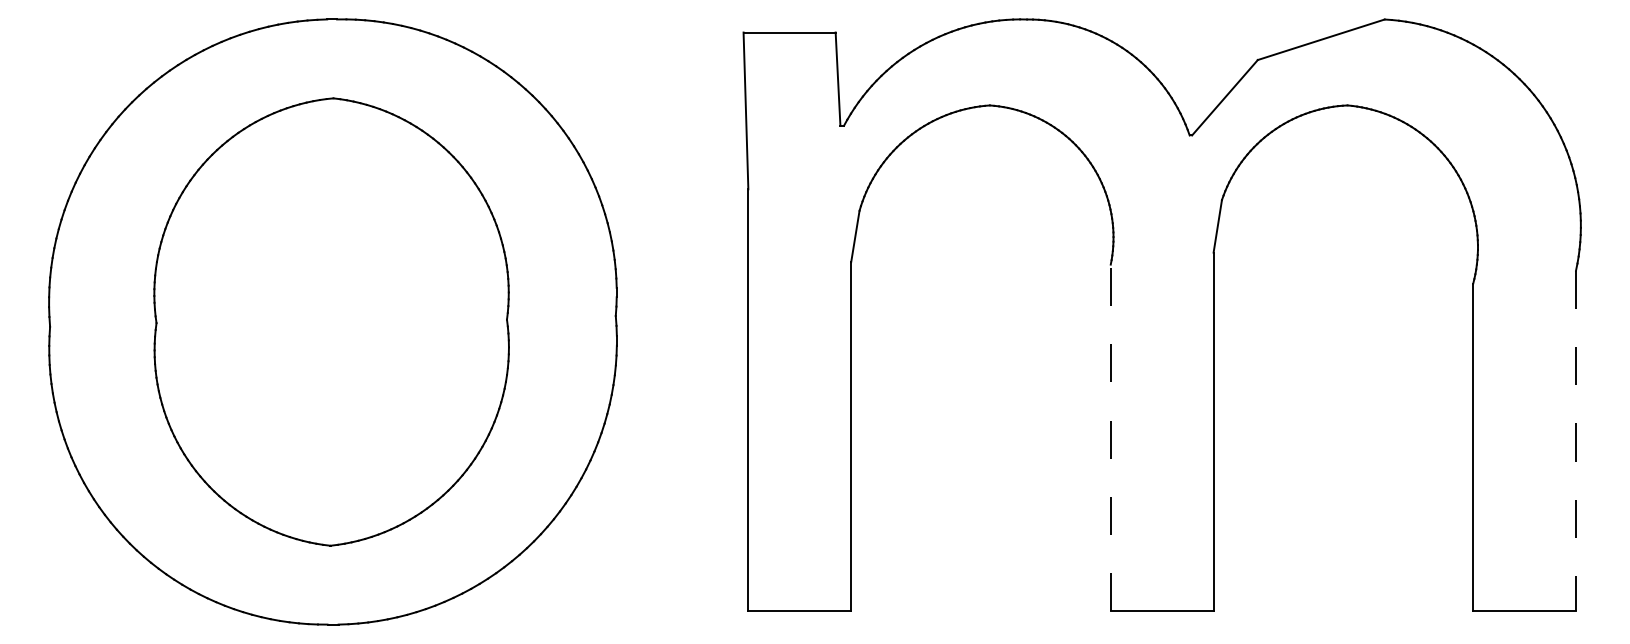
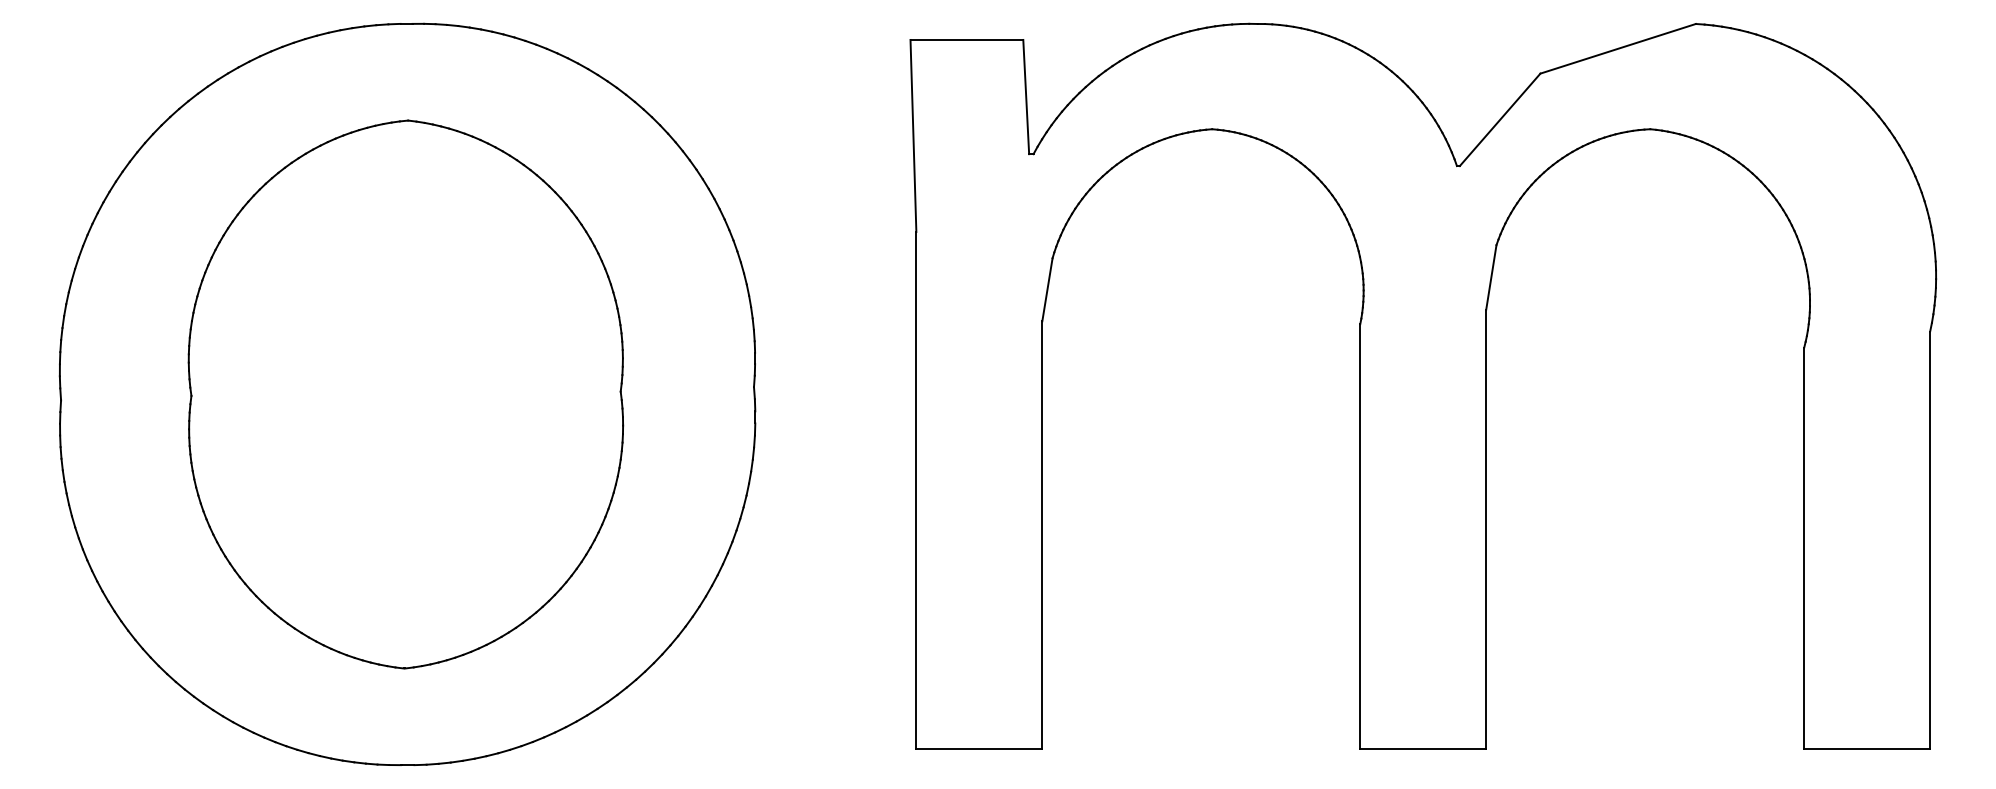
line: (1110, 437) -> (1360, 536), dashed -> solid
line: (1576, 441) -> (1930, 540), dashed -> solid

